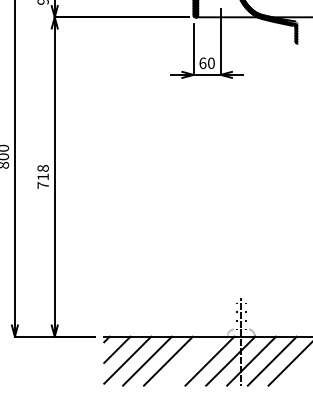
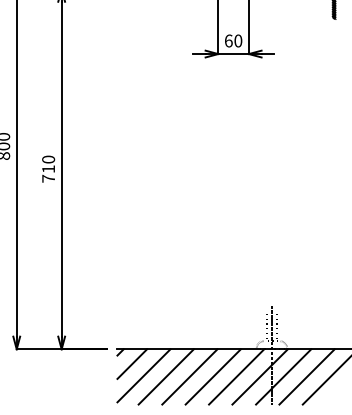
text: (43, 168) -> (48, 159), 718 -> 710
line: (188, 360) -> (212, 376), added

